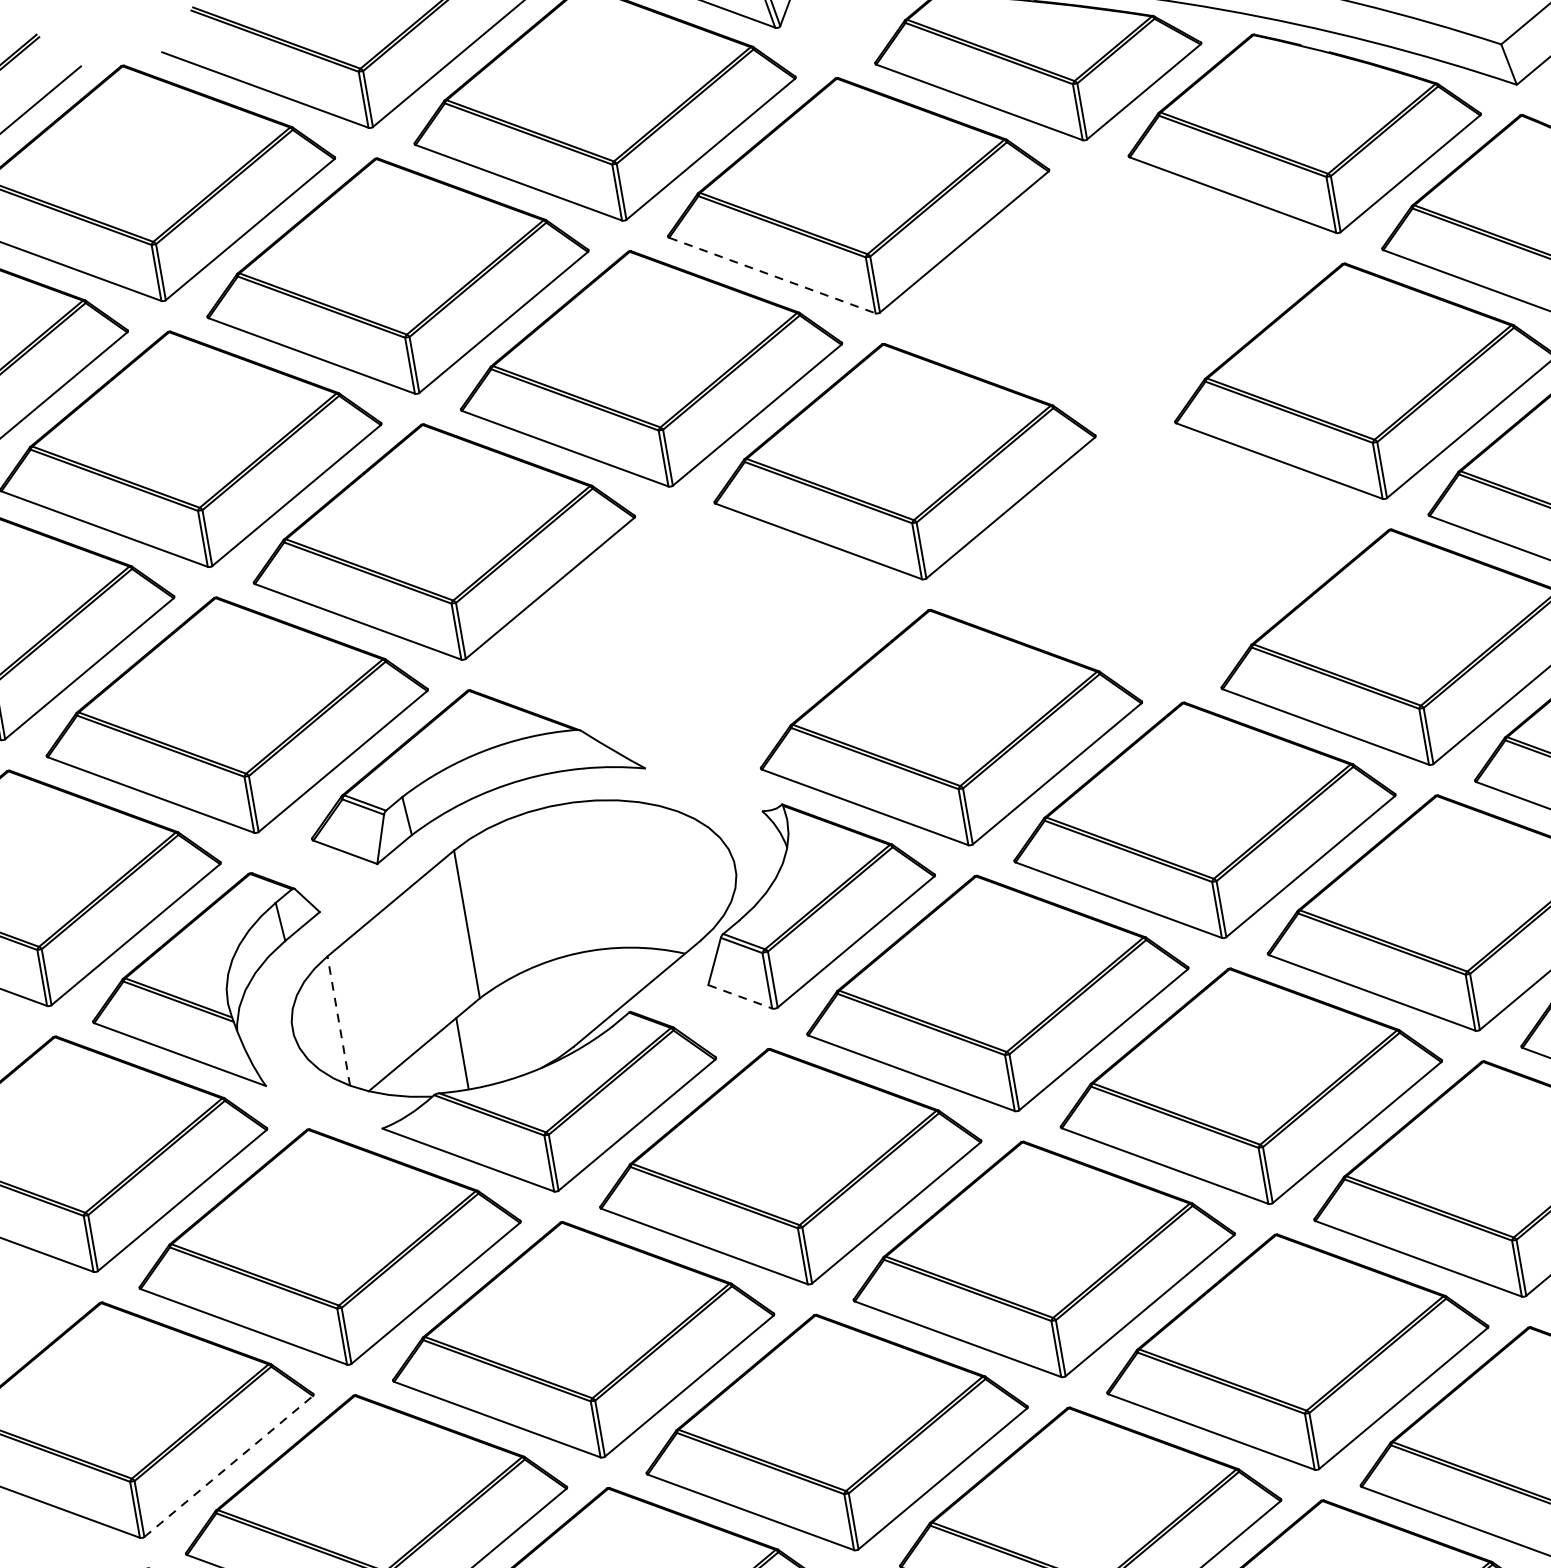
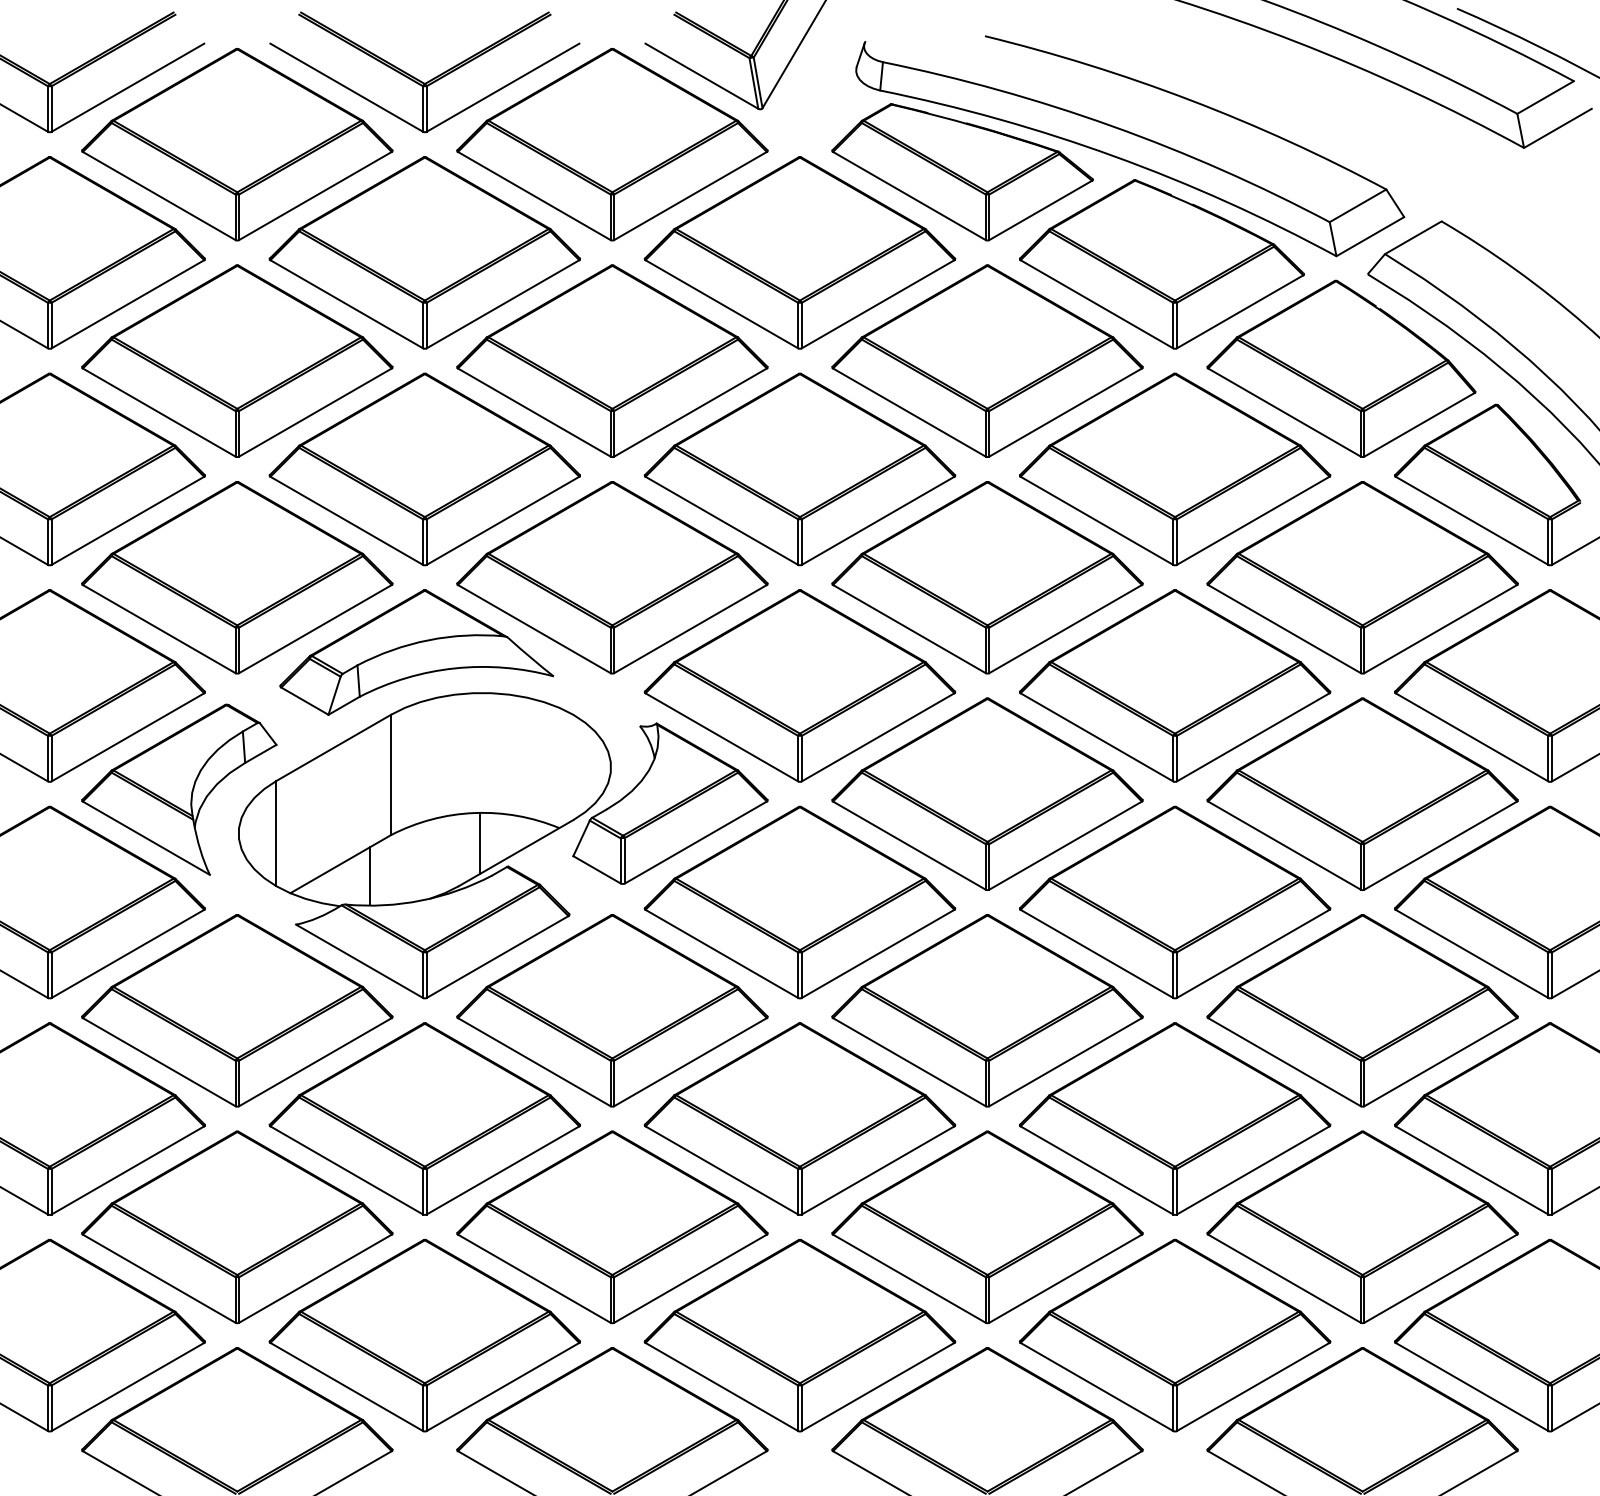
line: (773, 275) -> (722, 304), dashed -> solid
part: (1110, 287) -> (987, 360), added
part: (1157, 554) -> (987, 577), added
part: (696, 634) -> (612, 577), added
line: (591, 989) -> (480, 843), added
line: (741, 997) -> (597, 870), dashed -> solid
line: (338, 1020) -> (276, 833), dashed -> solid
line: (229, 1466) -> (128, 1170), dashed -> solid

